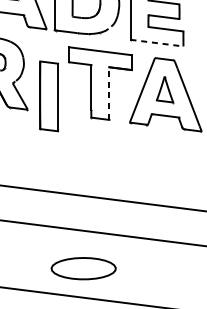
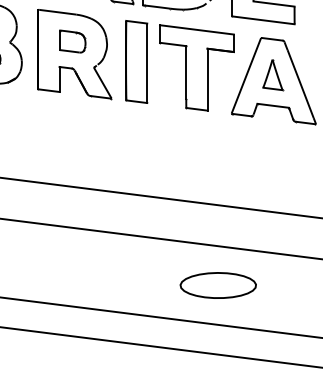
line: (157, 43) -> (264, 20), dashed -> solid
line: (109, 93) -> (207, 79), dashed -> solid
part: (48, 95) -> (136, 61), moved
part: (83, 268) -> (217, 285), moved

